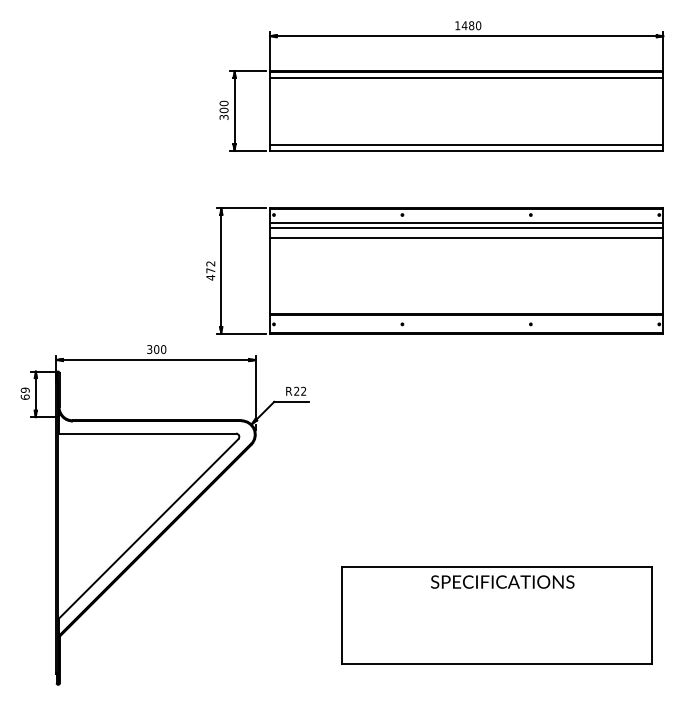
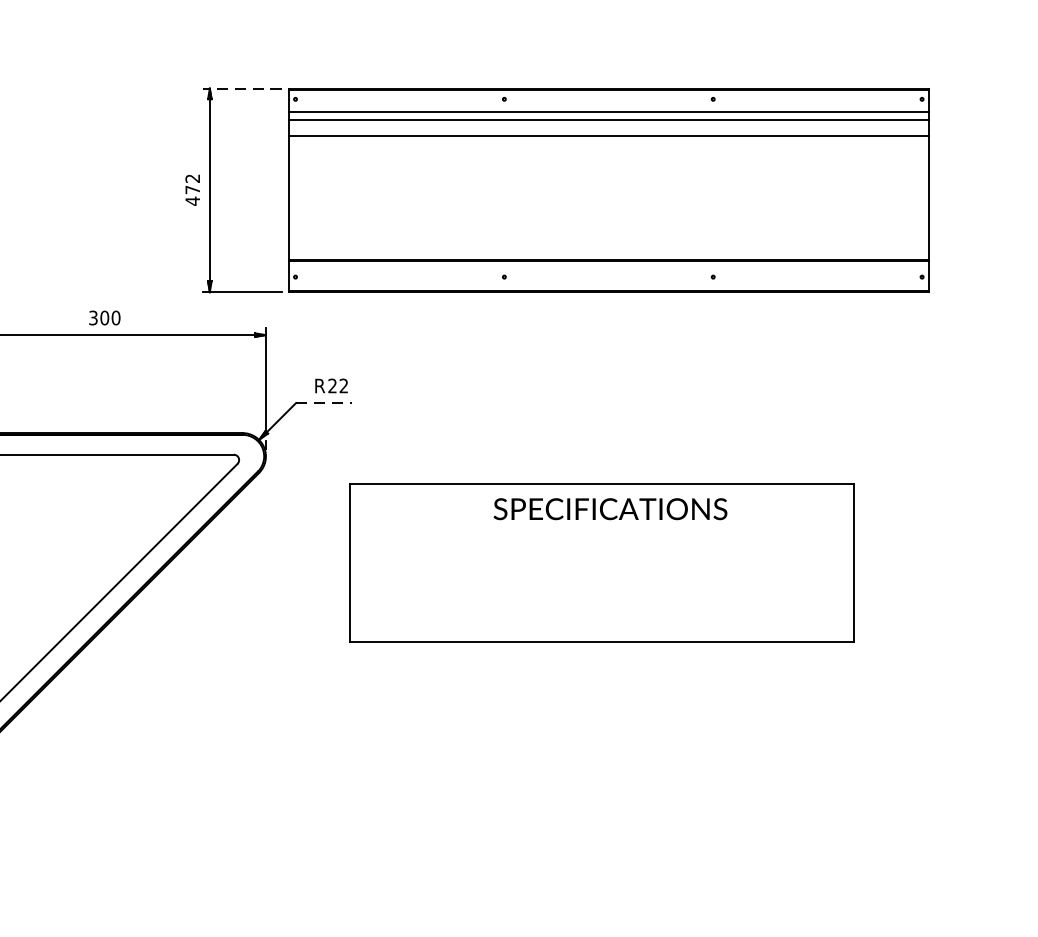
line: (240, 208) -> (241, 88), solid -> dashed
line: (291, 401) -> (323, 402), solid -> dashed
part: (496, 615) -> (600, 563), moved

